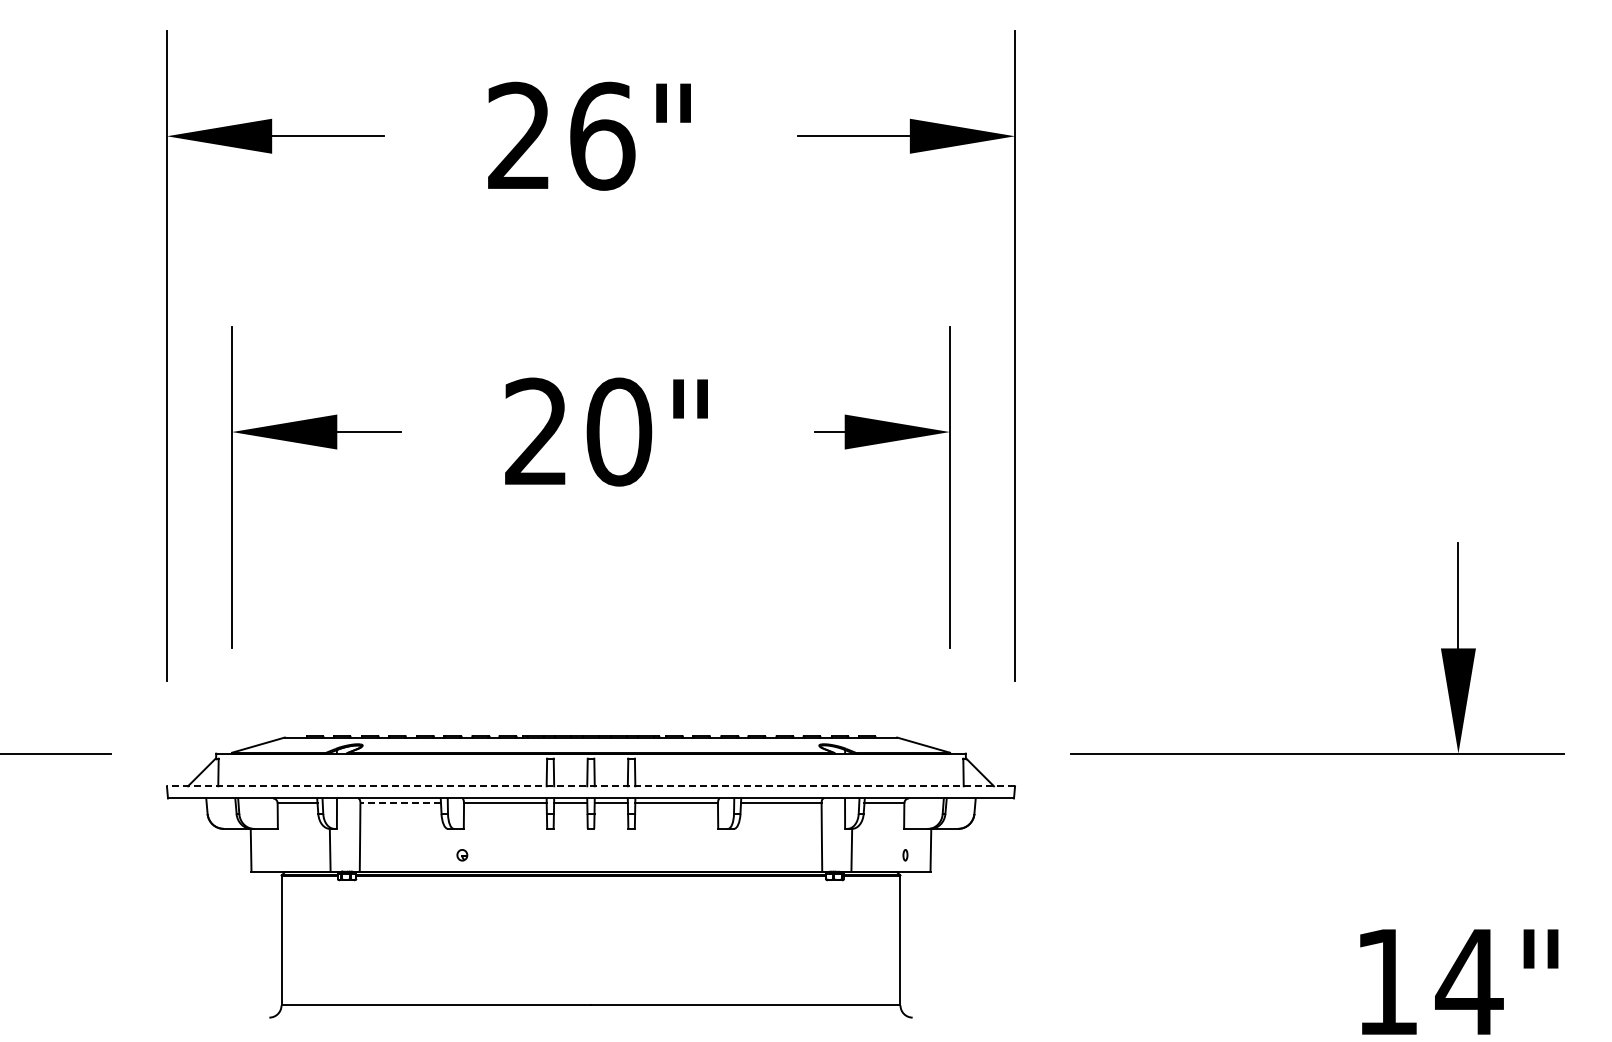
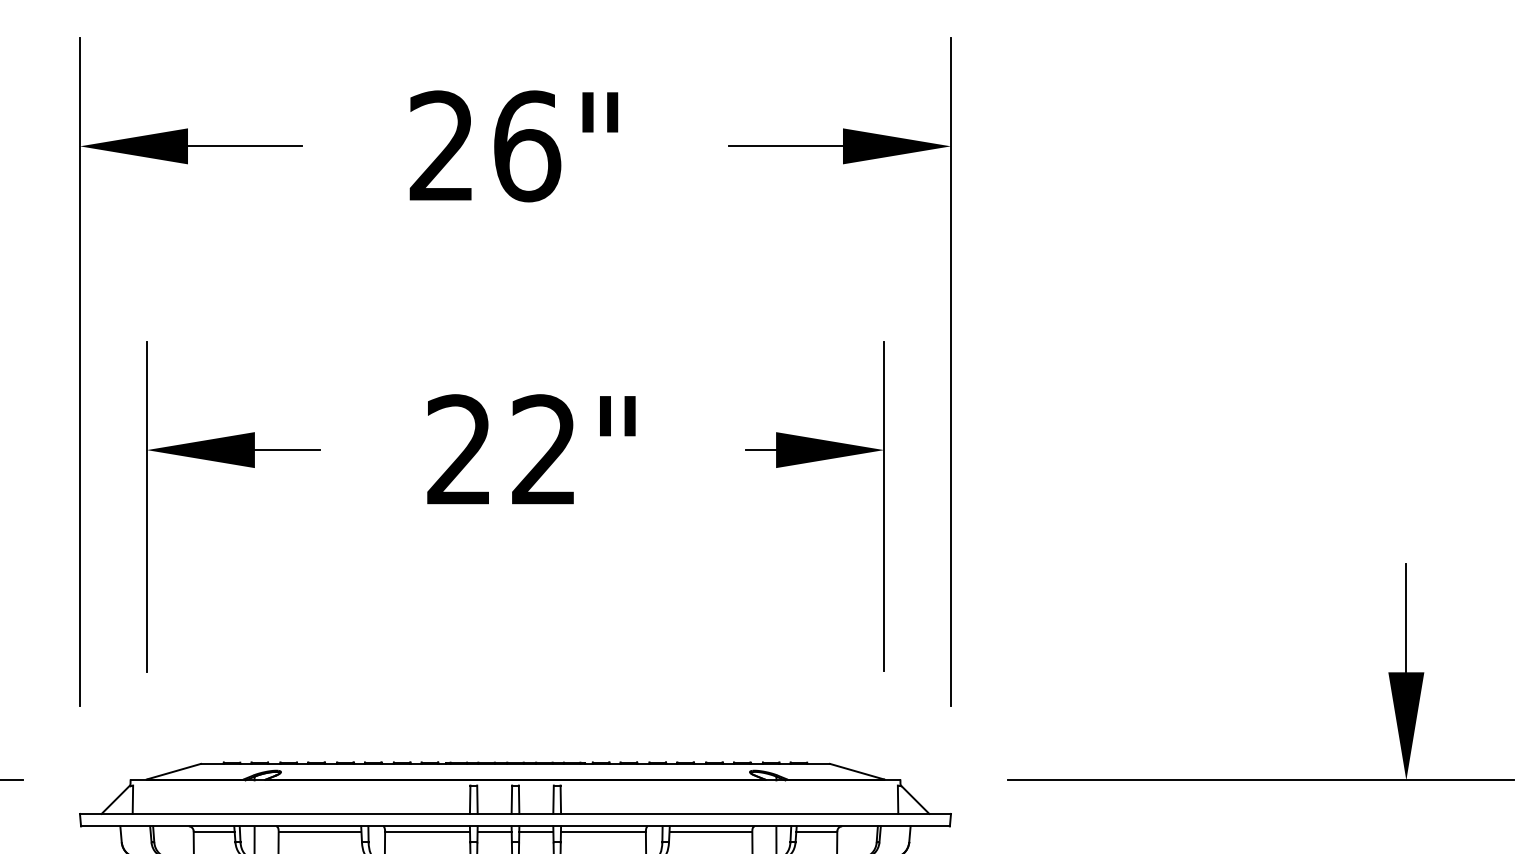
text: (619, 431) -> (544, 449), 20" -> 22"
line: (590, 786) -> (514, 814), dashed -> solid
line: (400, 803) -> (319, 831), dashed -> solid

